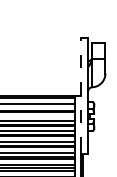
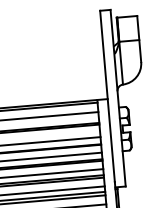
line: (81, 94) -> (107, 96), dashed -> solid

